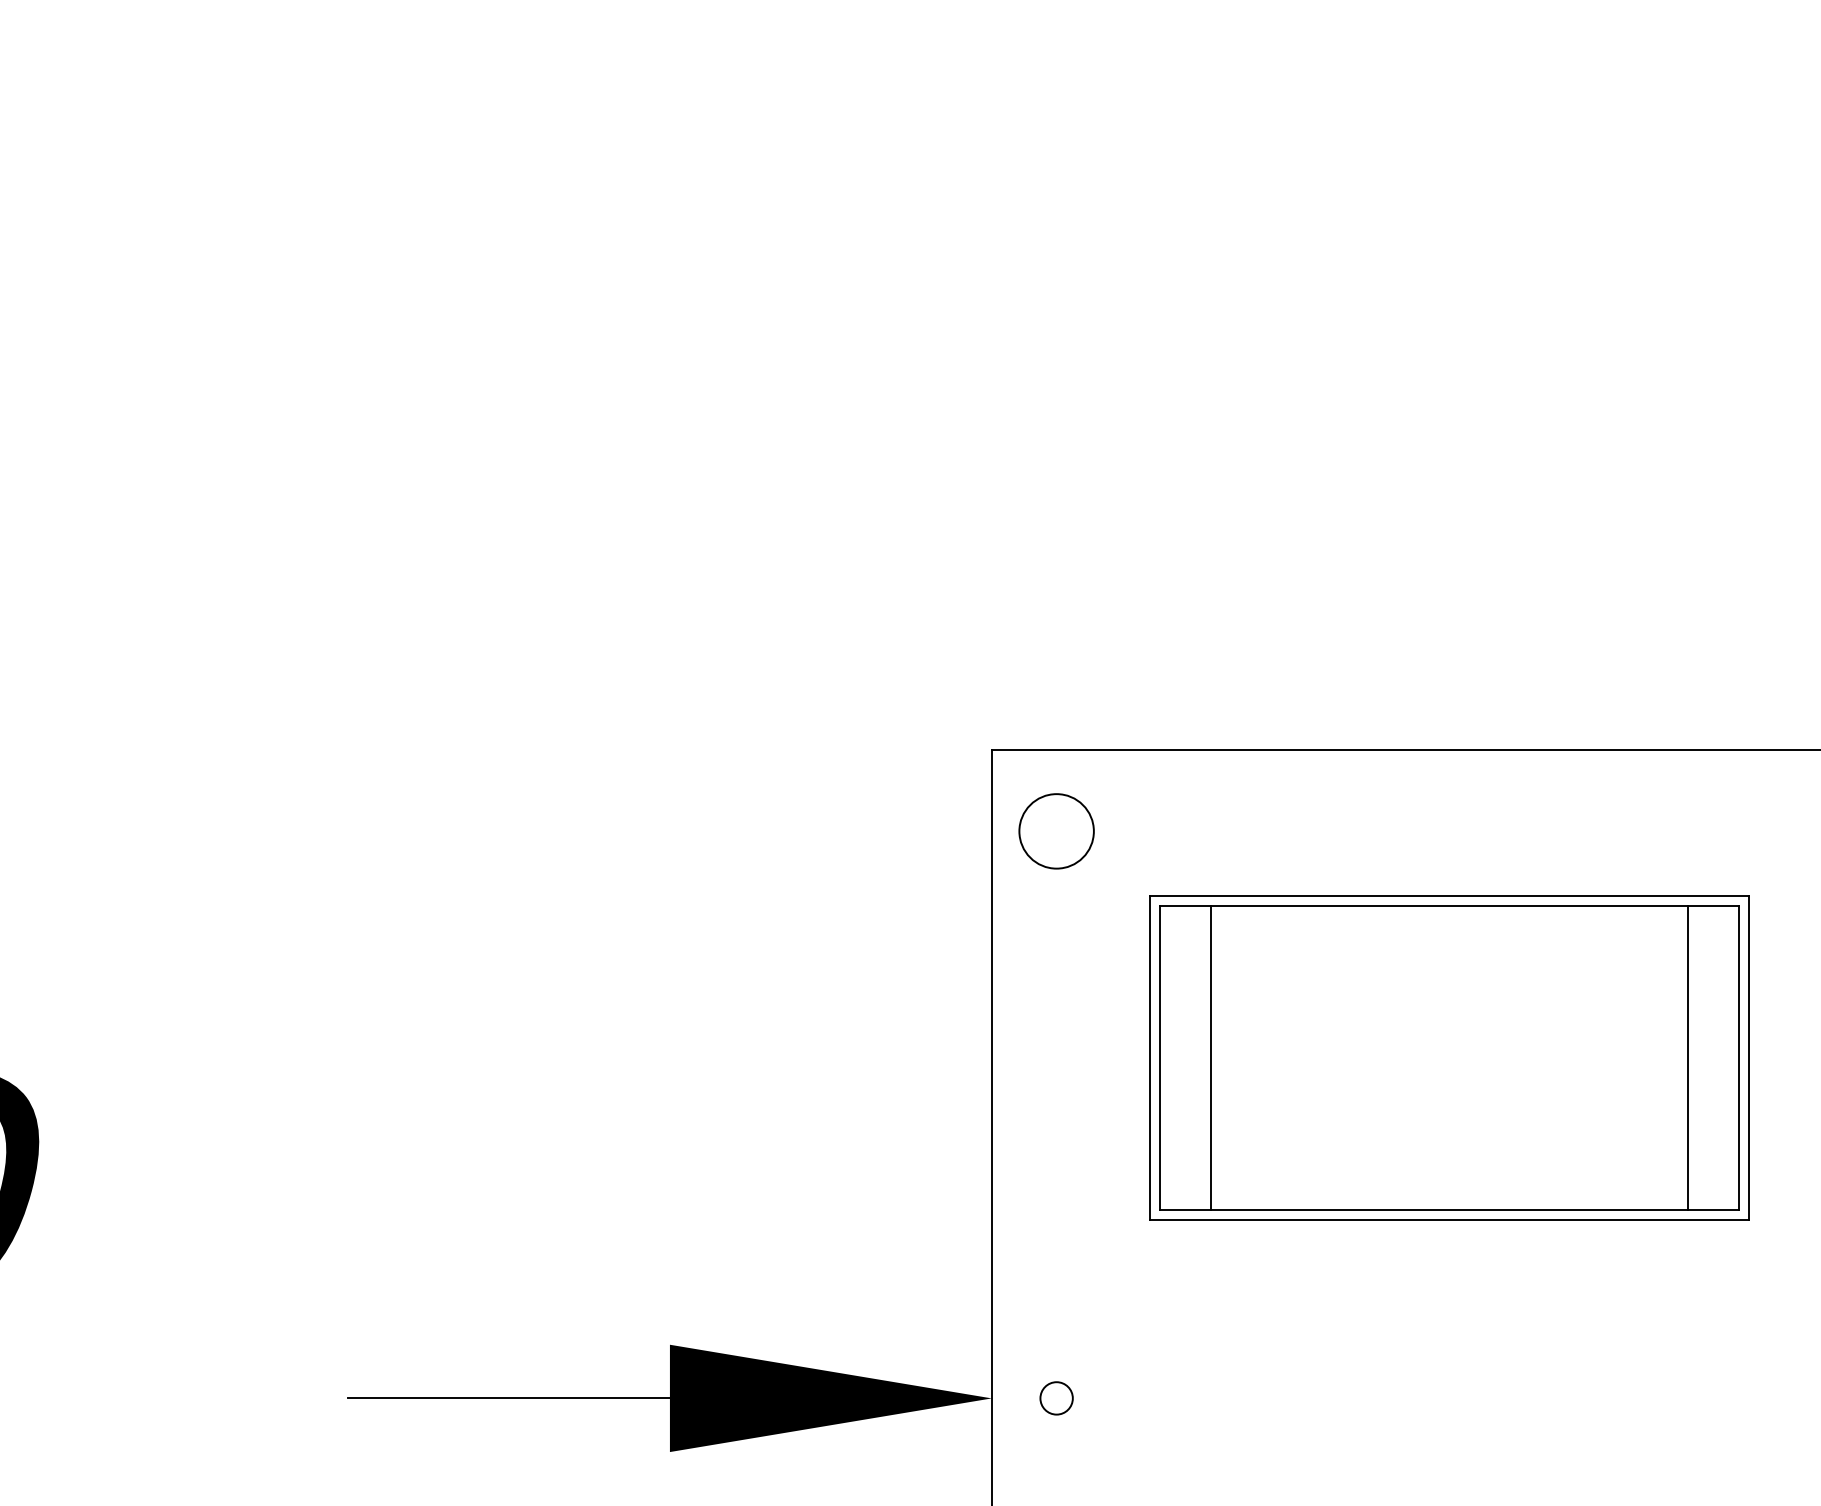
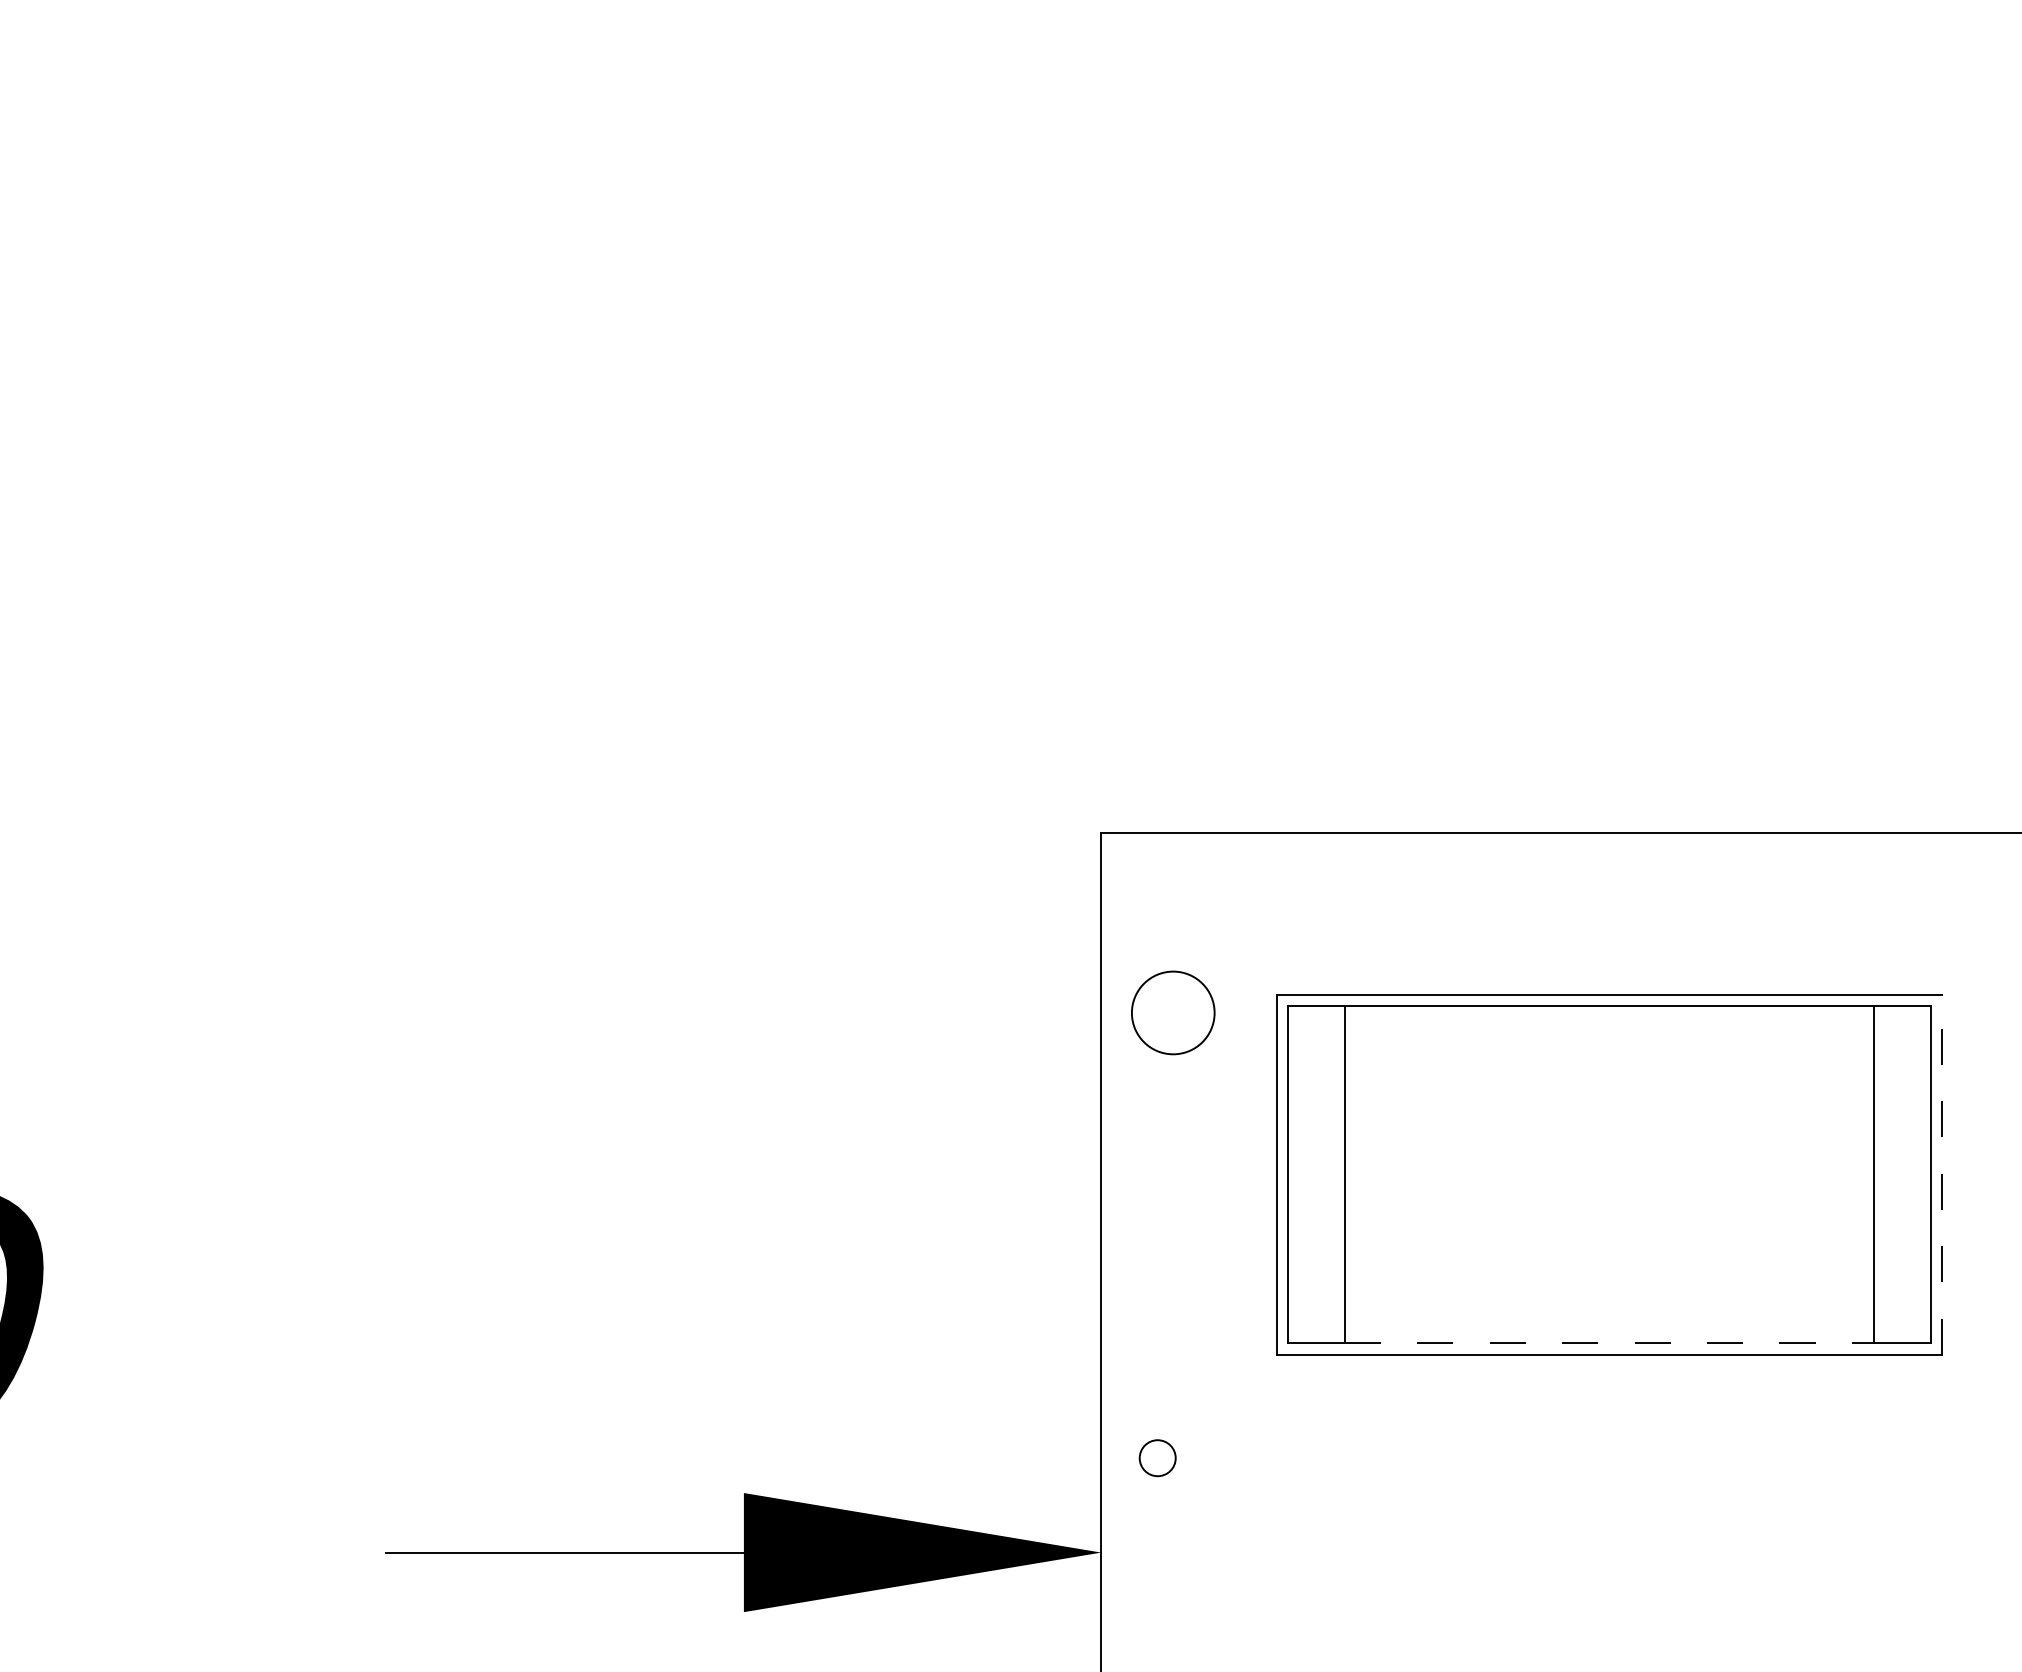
circle: (1056, 831) -> (1173, 1013), moved
line: (1749, 1058) -> (1942, 1175), solid -> dashed
line: (1450, 1210) -> (1610, 1343), solid -> dashed
circle: (1056, 1398) -> (1157, 1458), moved

